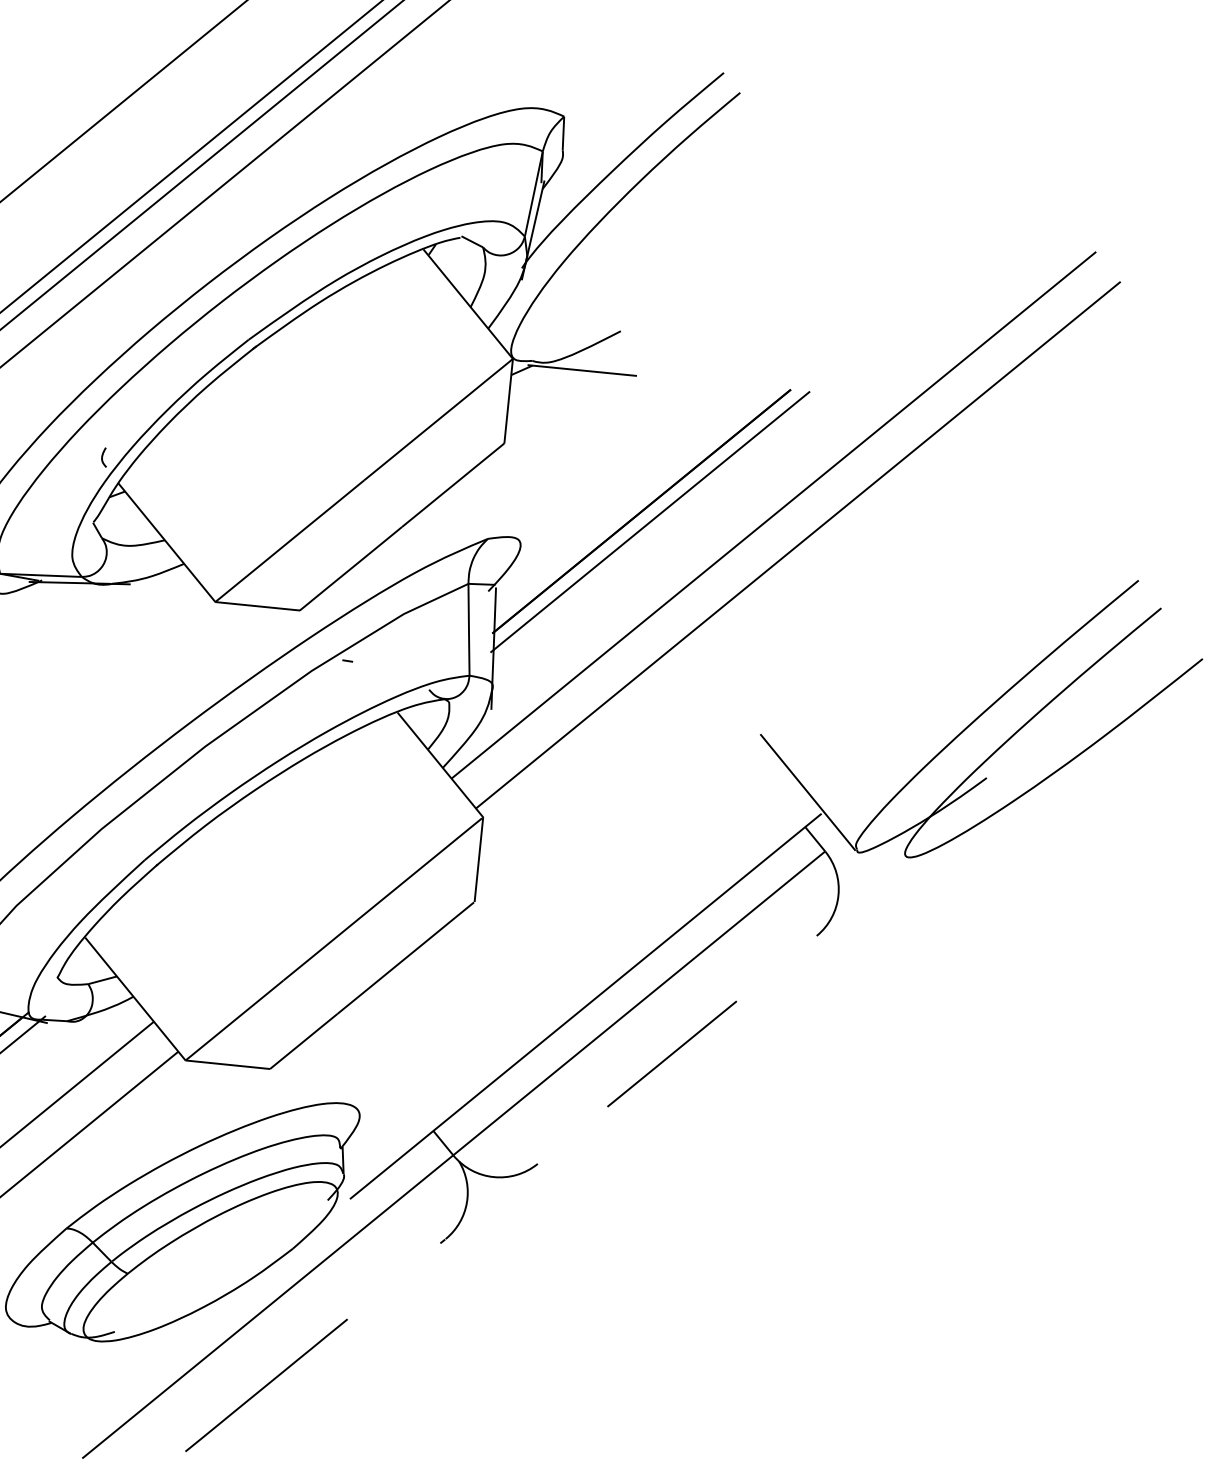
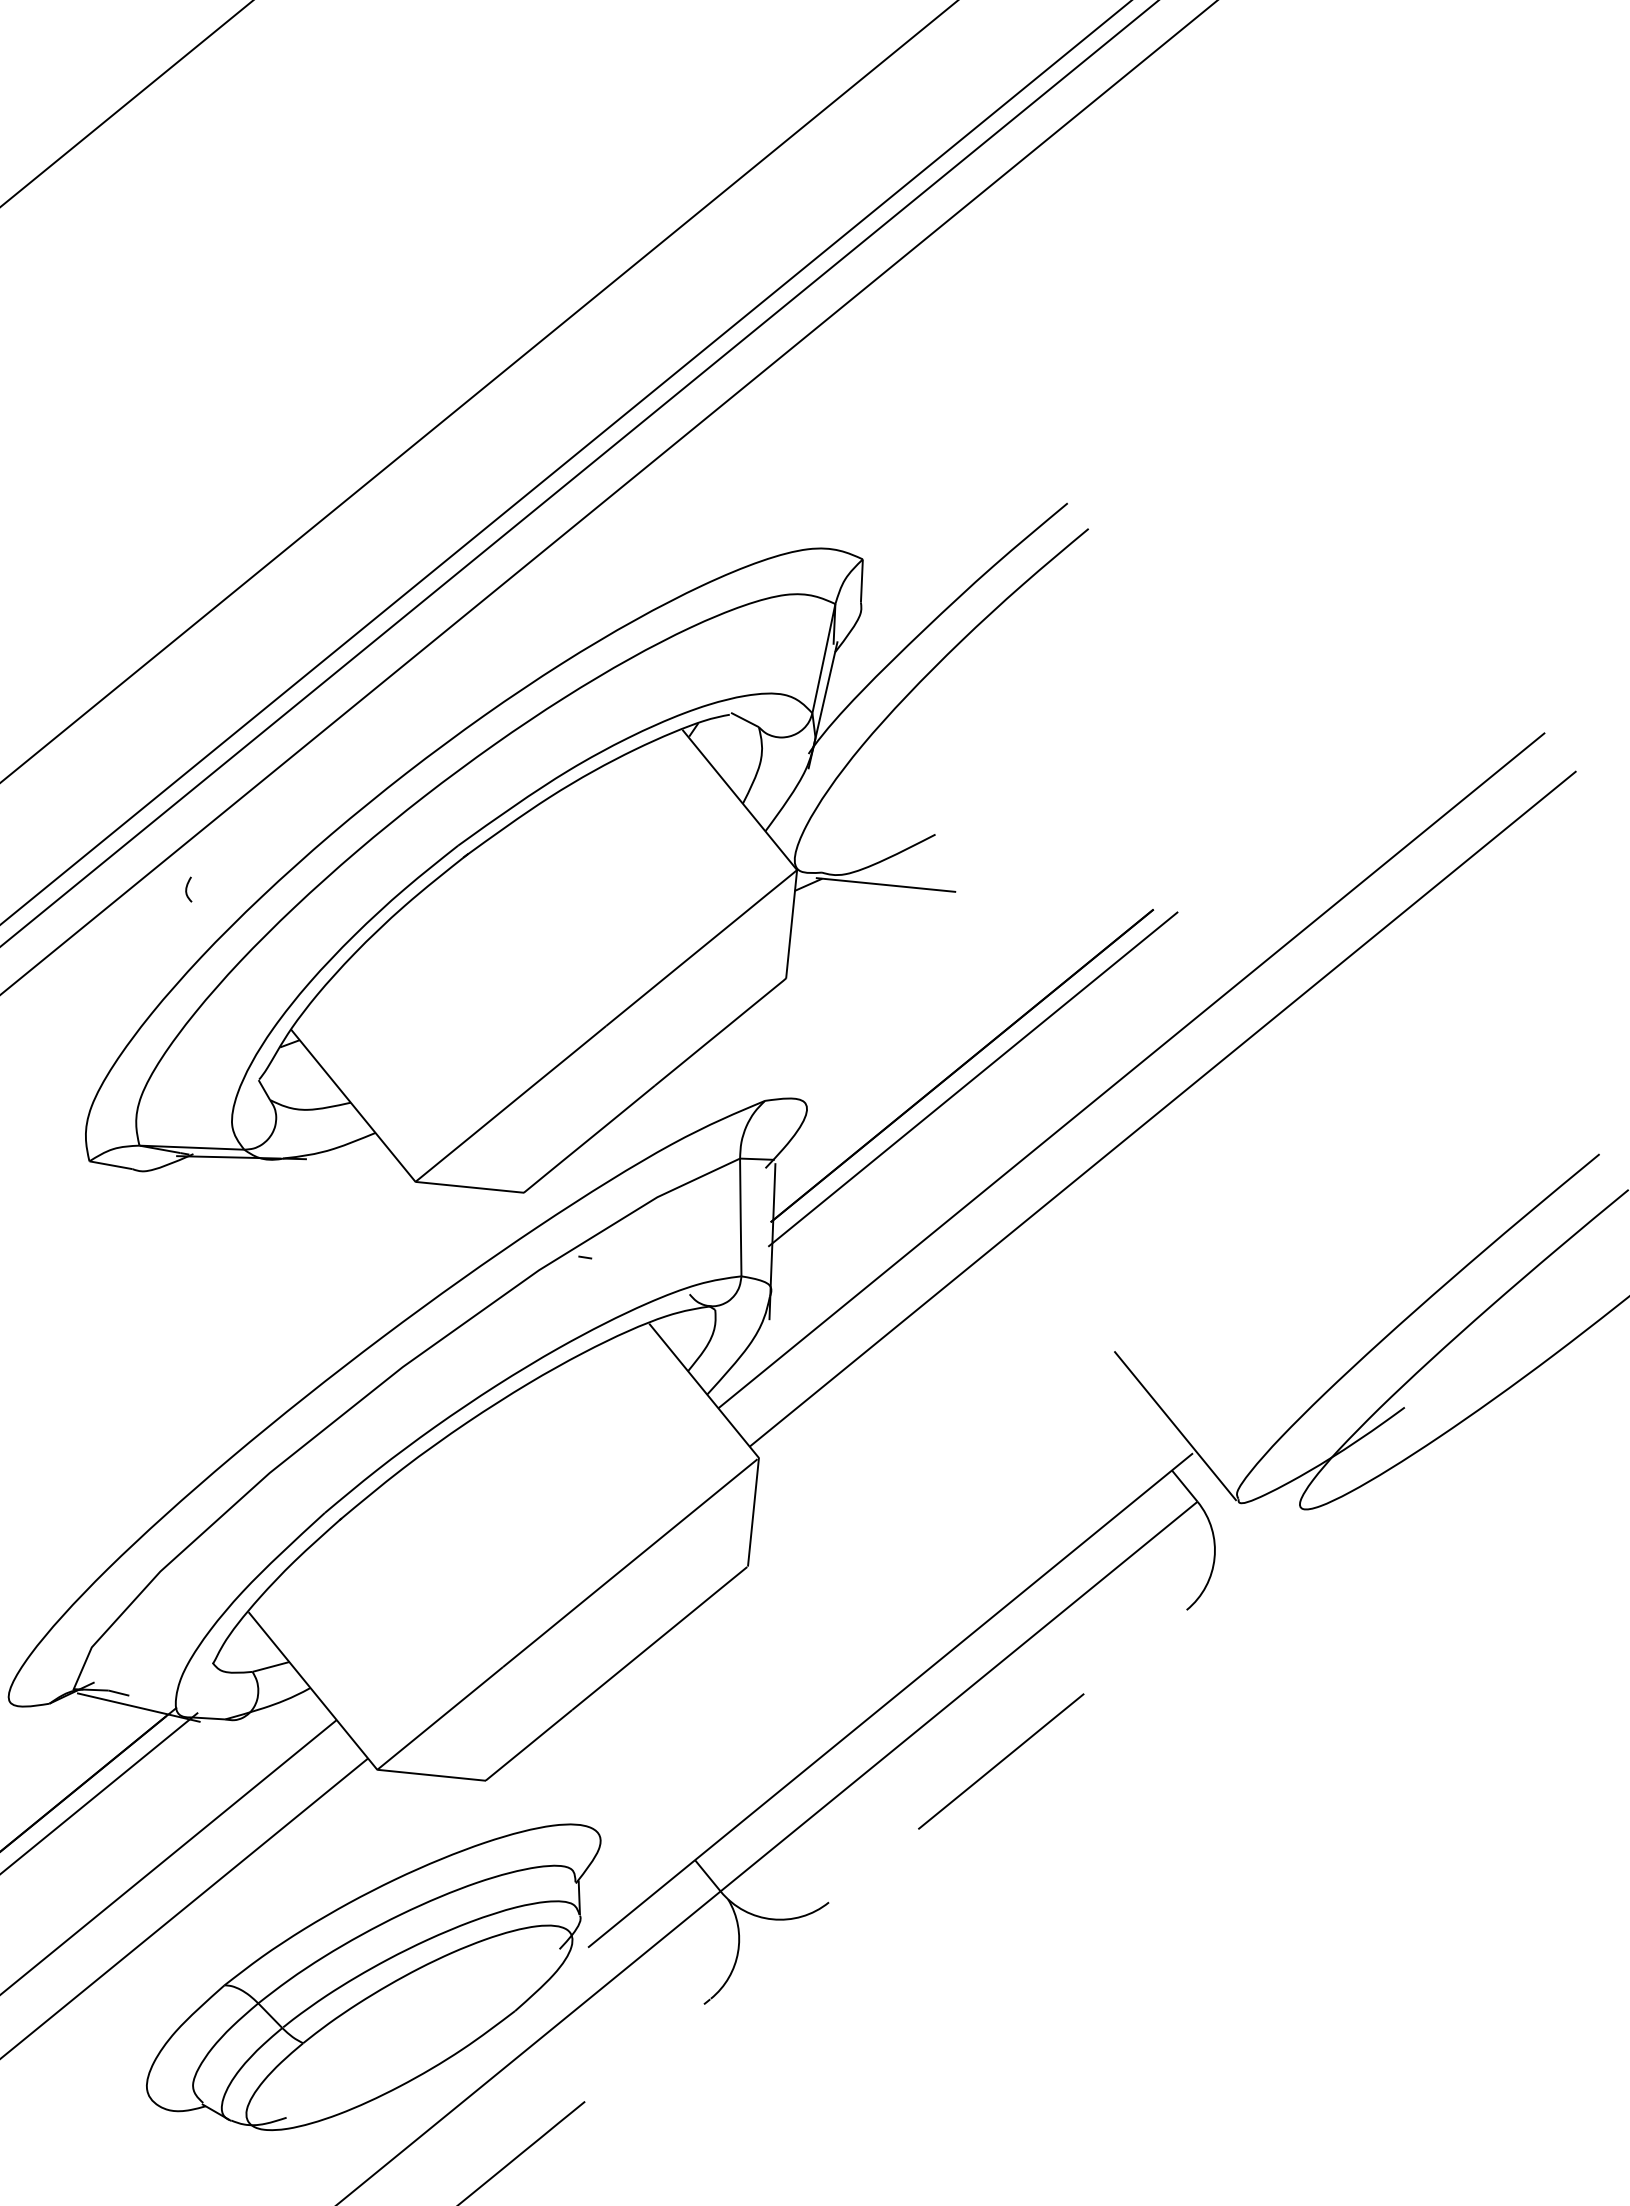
part: (103, 457) -> (188, 889), moved

